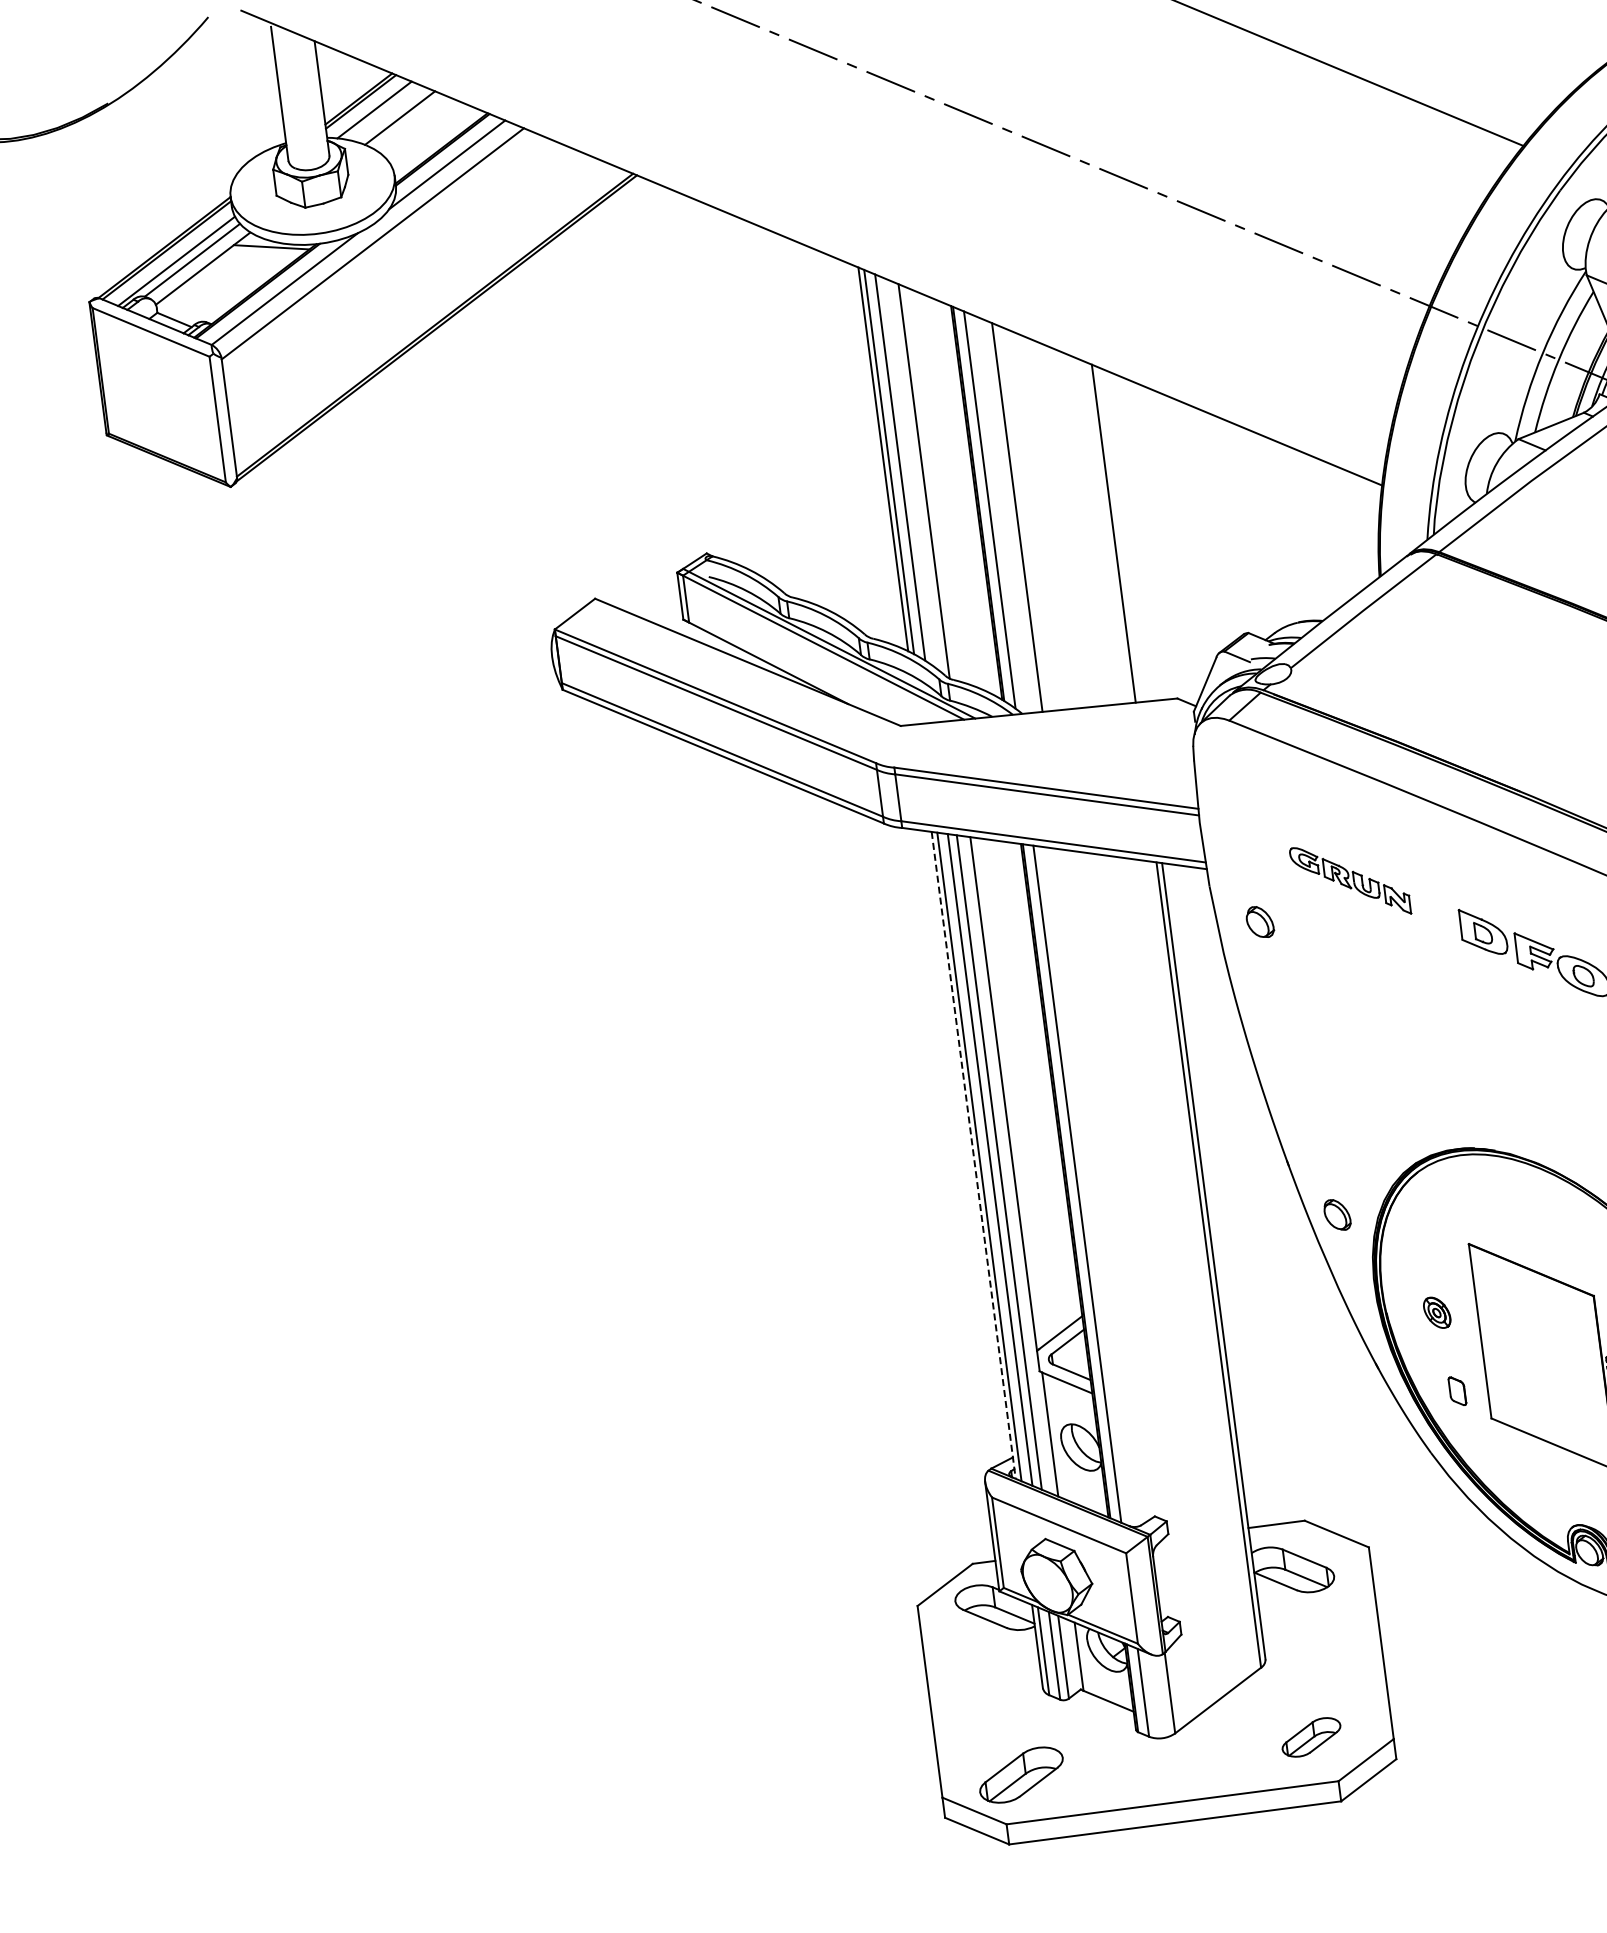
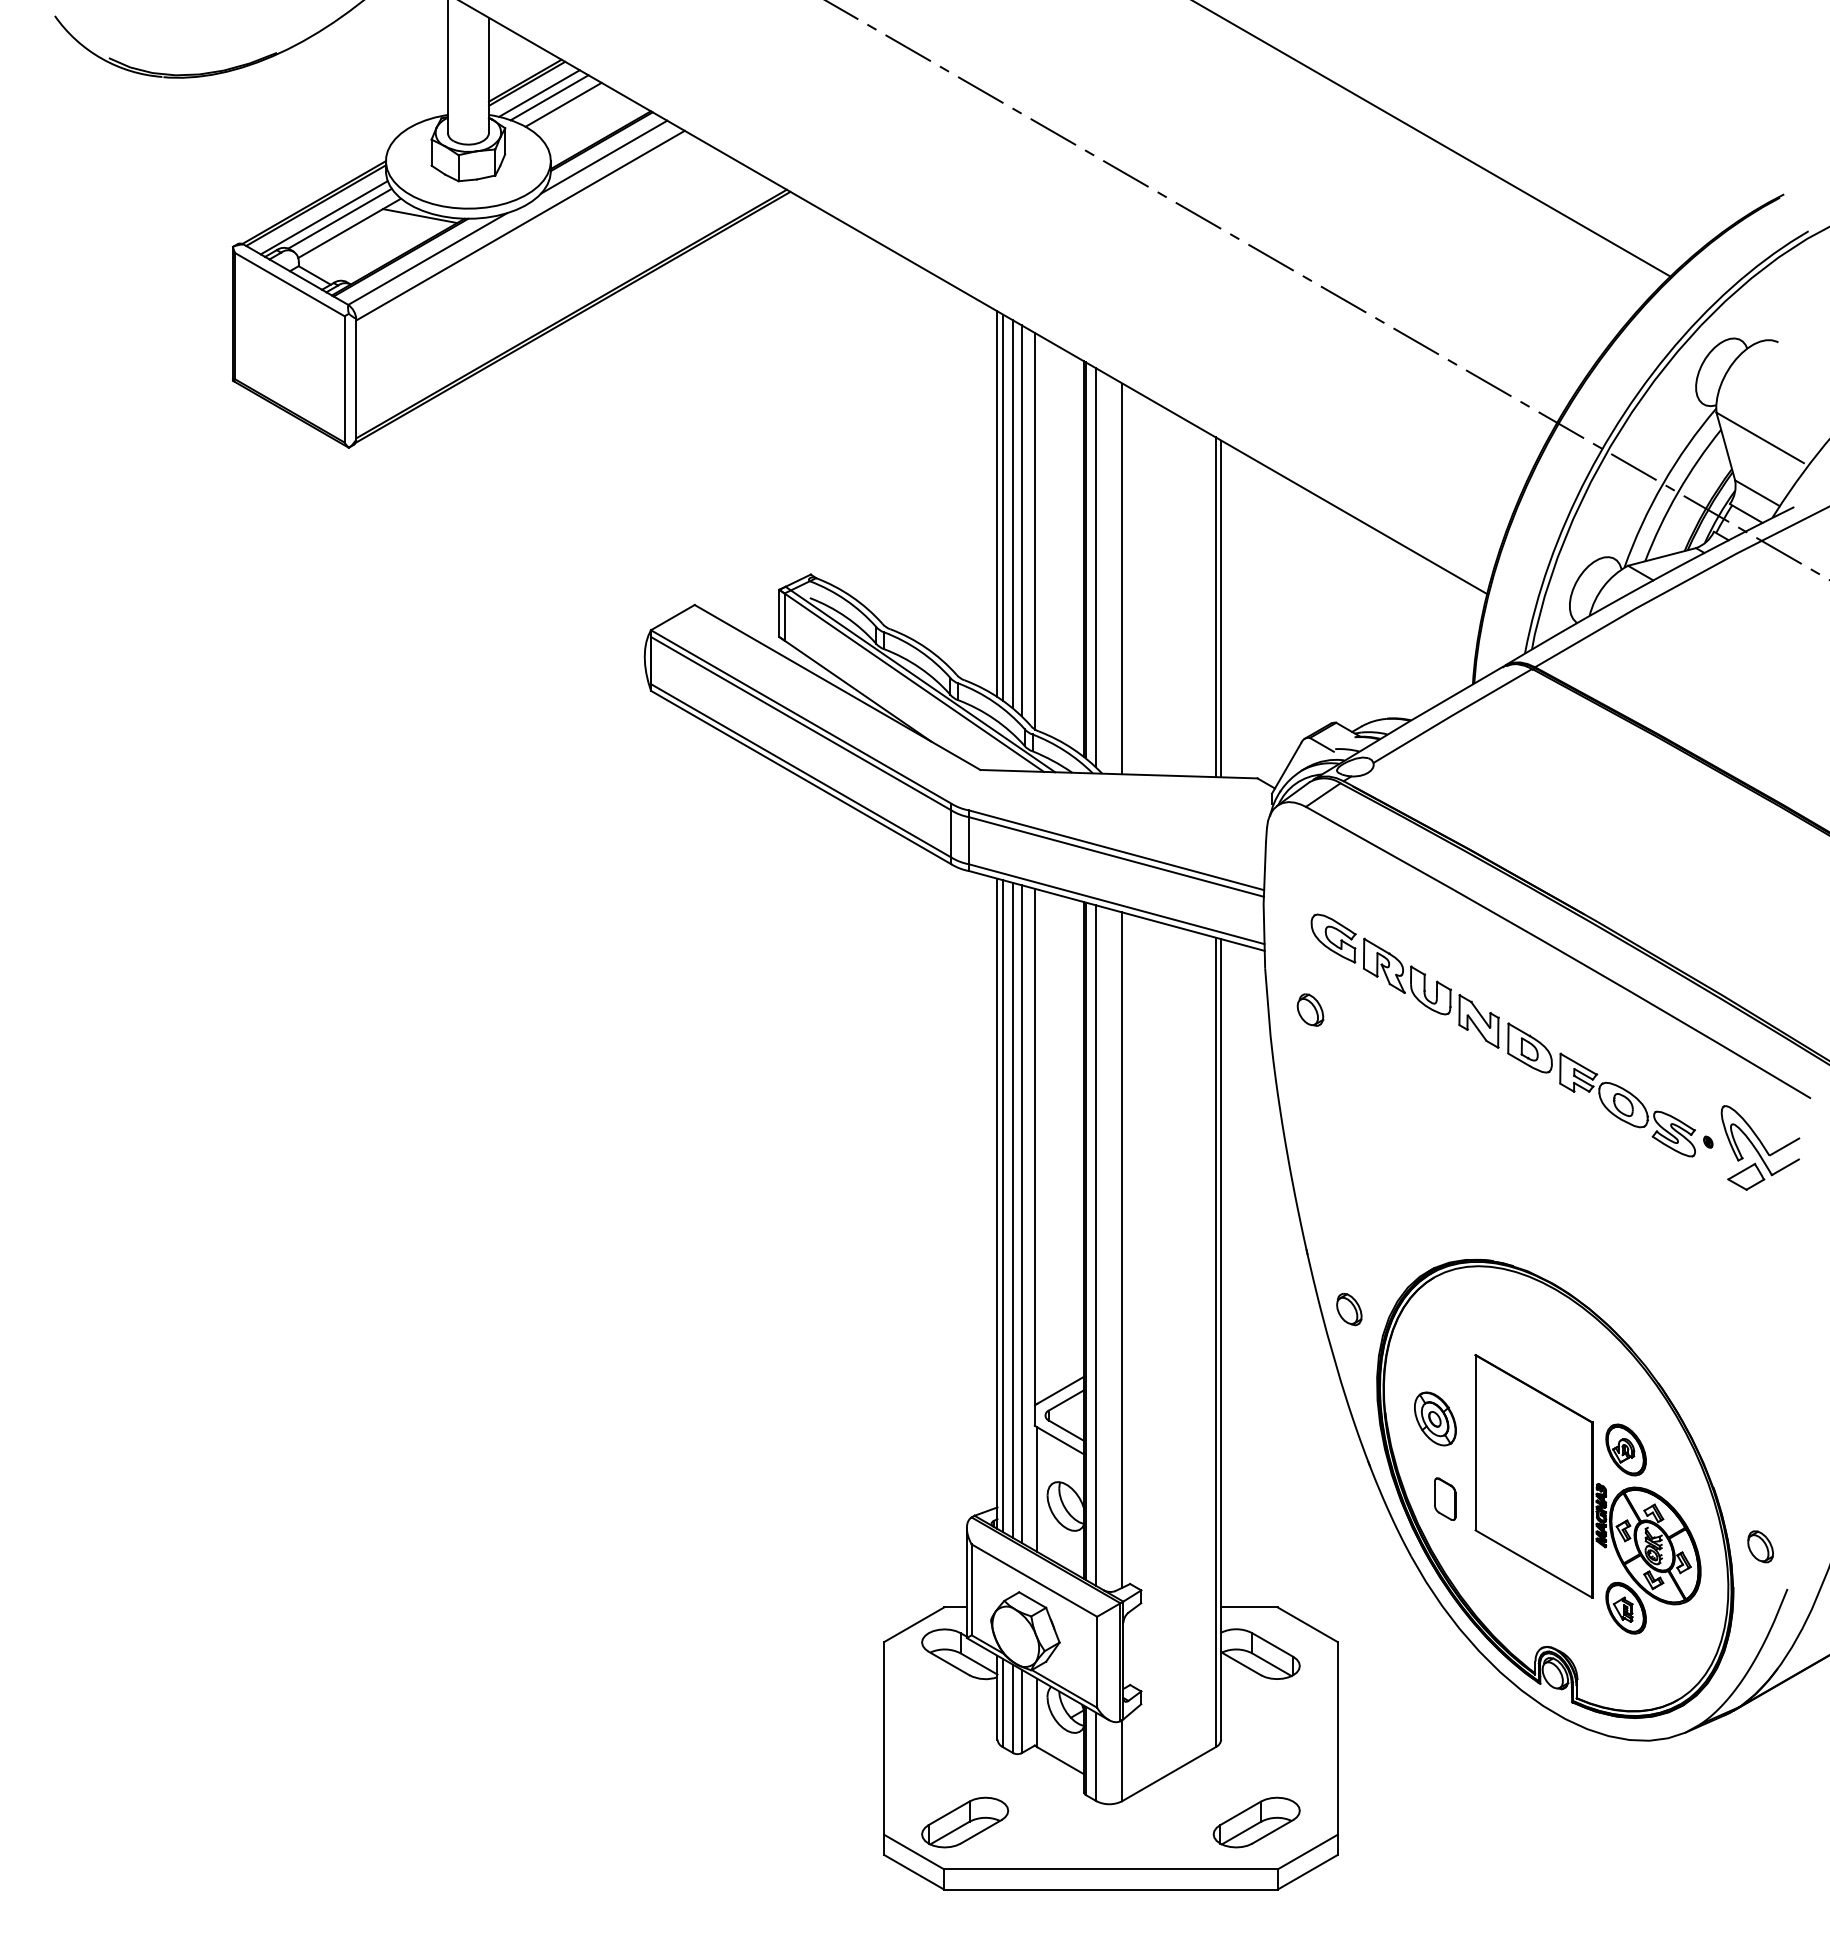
line: (385, 112) -> (549, 97), added
line: (909, 472) -> (1021, 520), added
line: (1119, 534) -> (1221, 608), added
part: (1349, 880) -> (1404, 980), size x1.67
line: (973, 1156) -> (997, 1204), dashed -> solid
line: (1103, 1184) -> (1122, 1249), added
part: (1437, 1312) -> (1435, 1418), size x1.67
part: (1457, 1390) -> (1445, 1498), size x1.43
part: (1311, 1737) -> (1256, 1822), size x1.43

